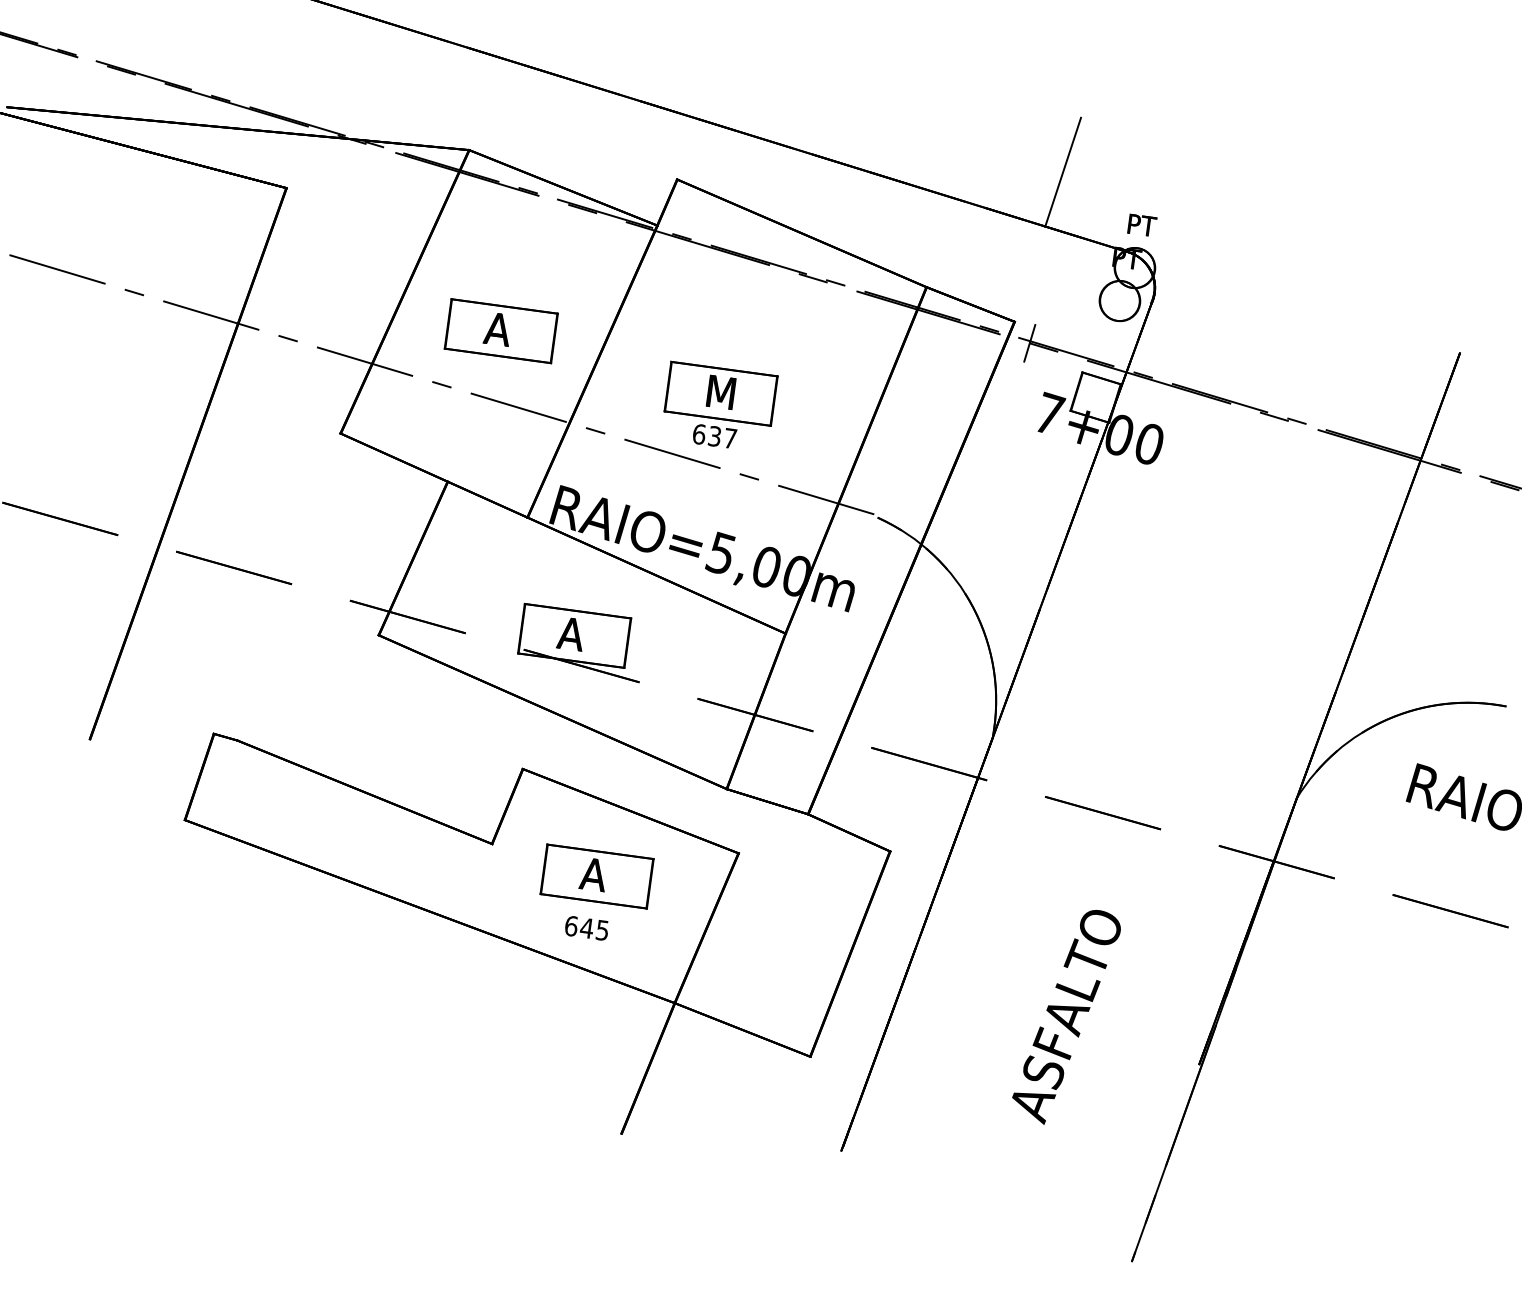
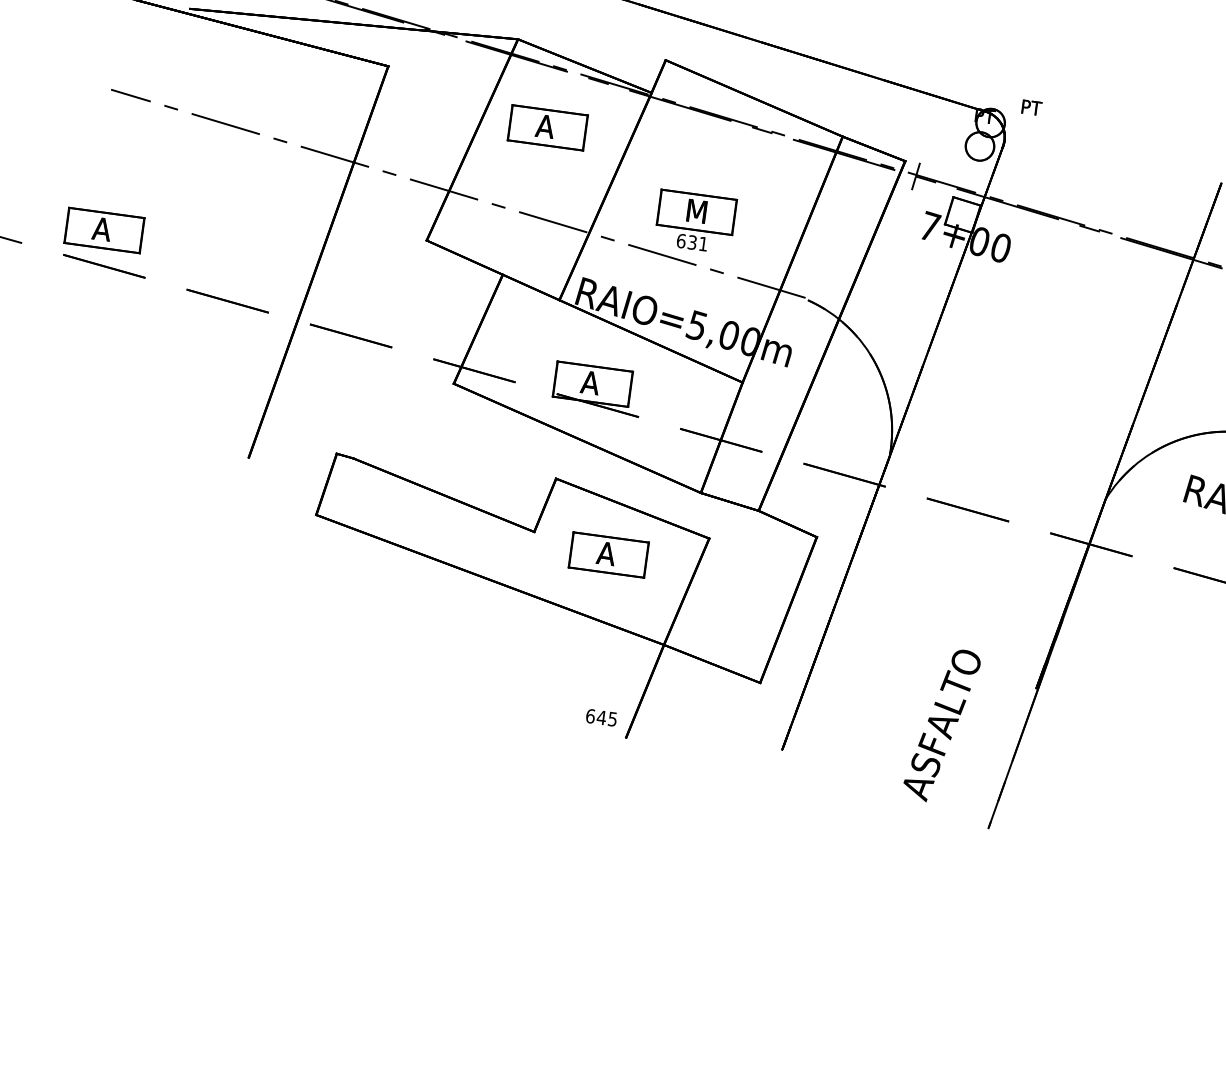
line: (1062, 171) -> (939, 54), removed
text: (1141, 225) -> (1031, 107), moved
part: (500, 330) -> (547, 127), moved
text: (730, 437) -> (703, 243), 637 -> 631
text: (586, 927) -> (601, 717), moved
text: (1065, 1016) -> (941, 725), moved

